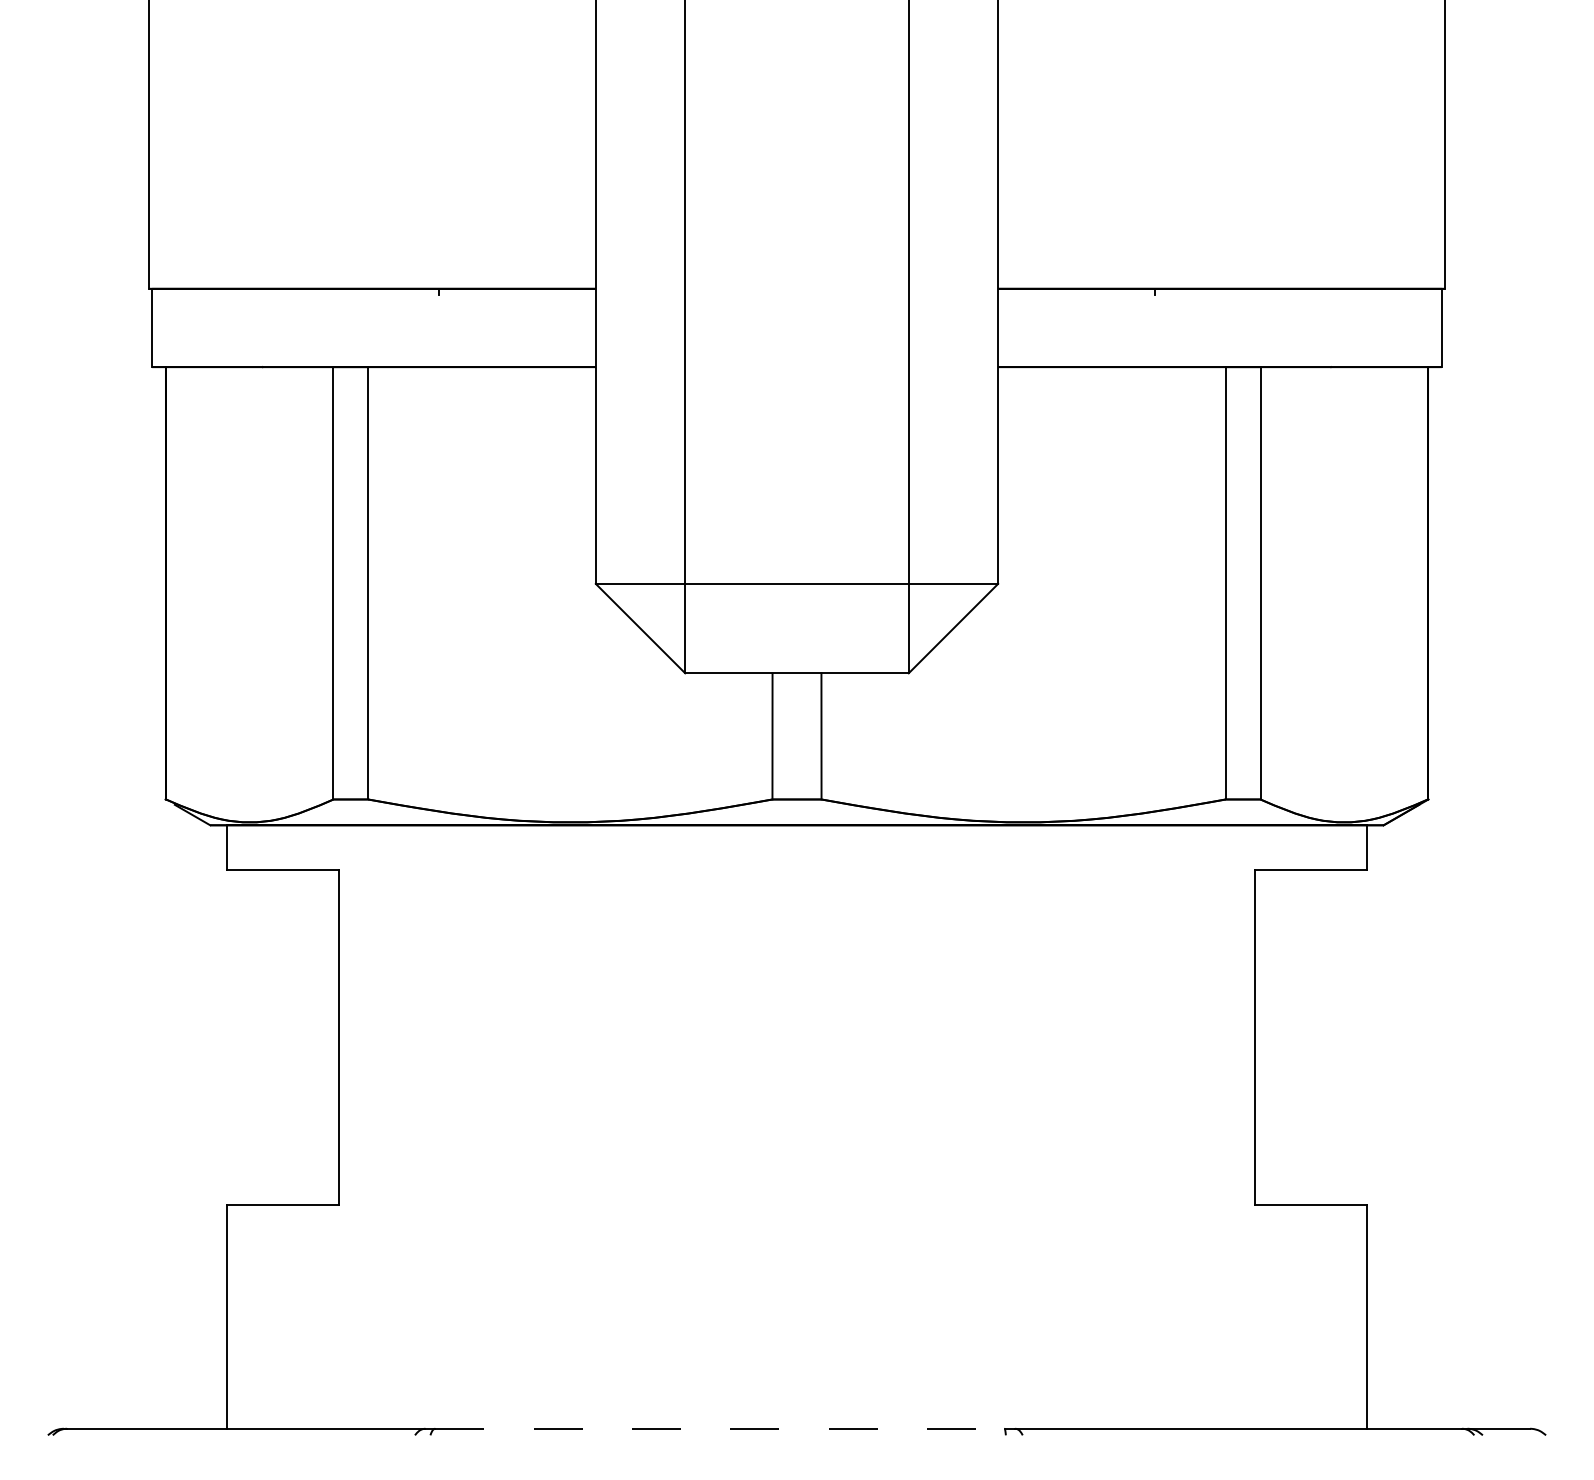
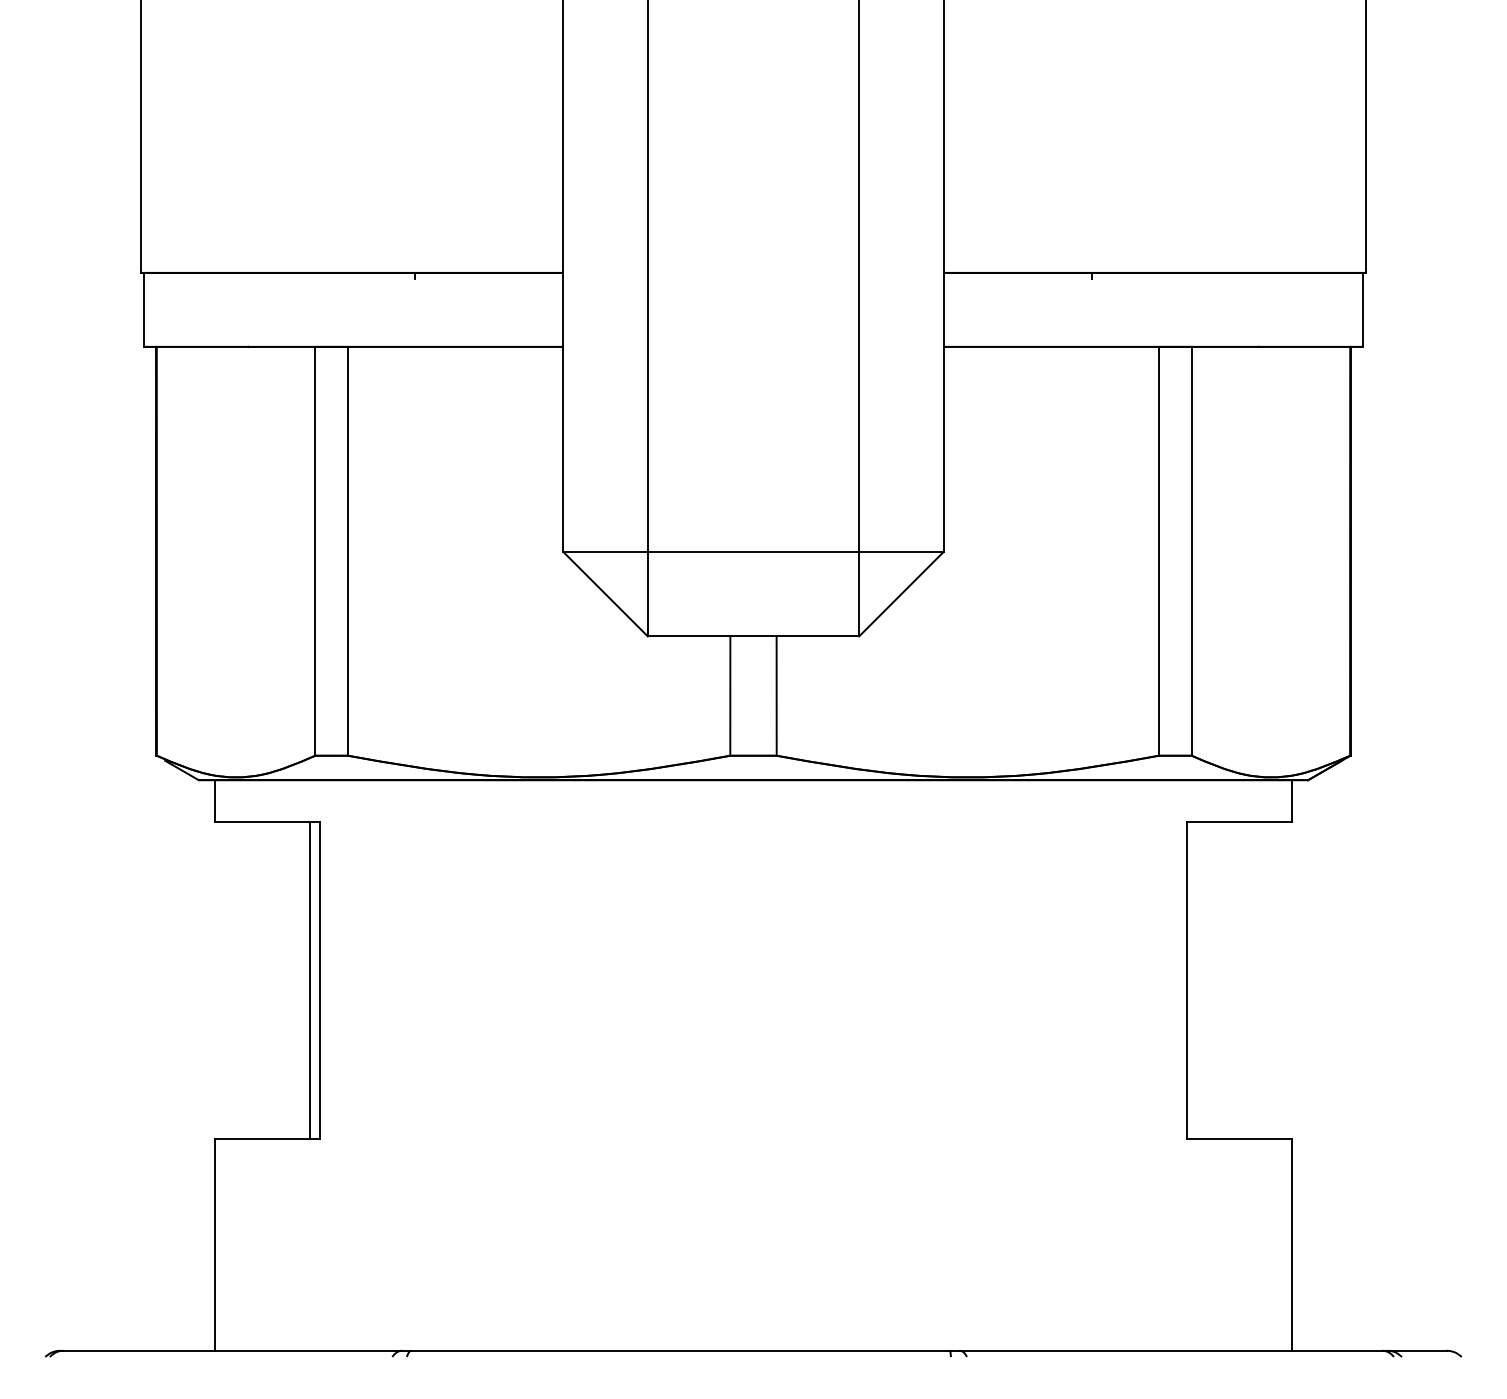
line: (327, 1037) -> (309, 980), added
line: (720, 1428) -> (681, 1350), dashed -> solid

